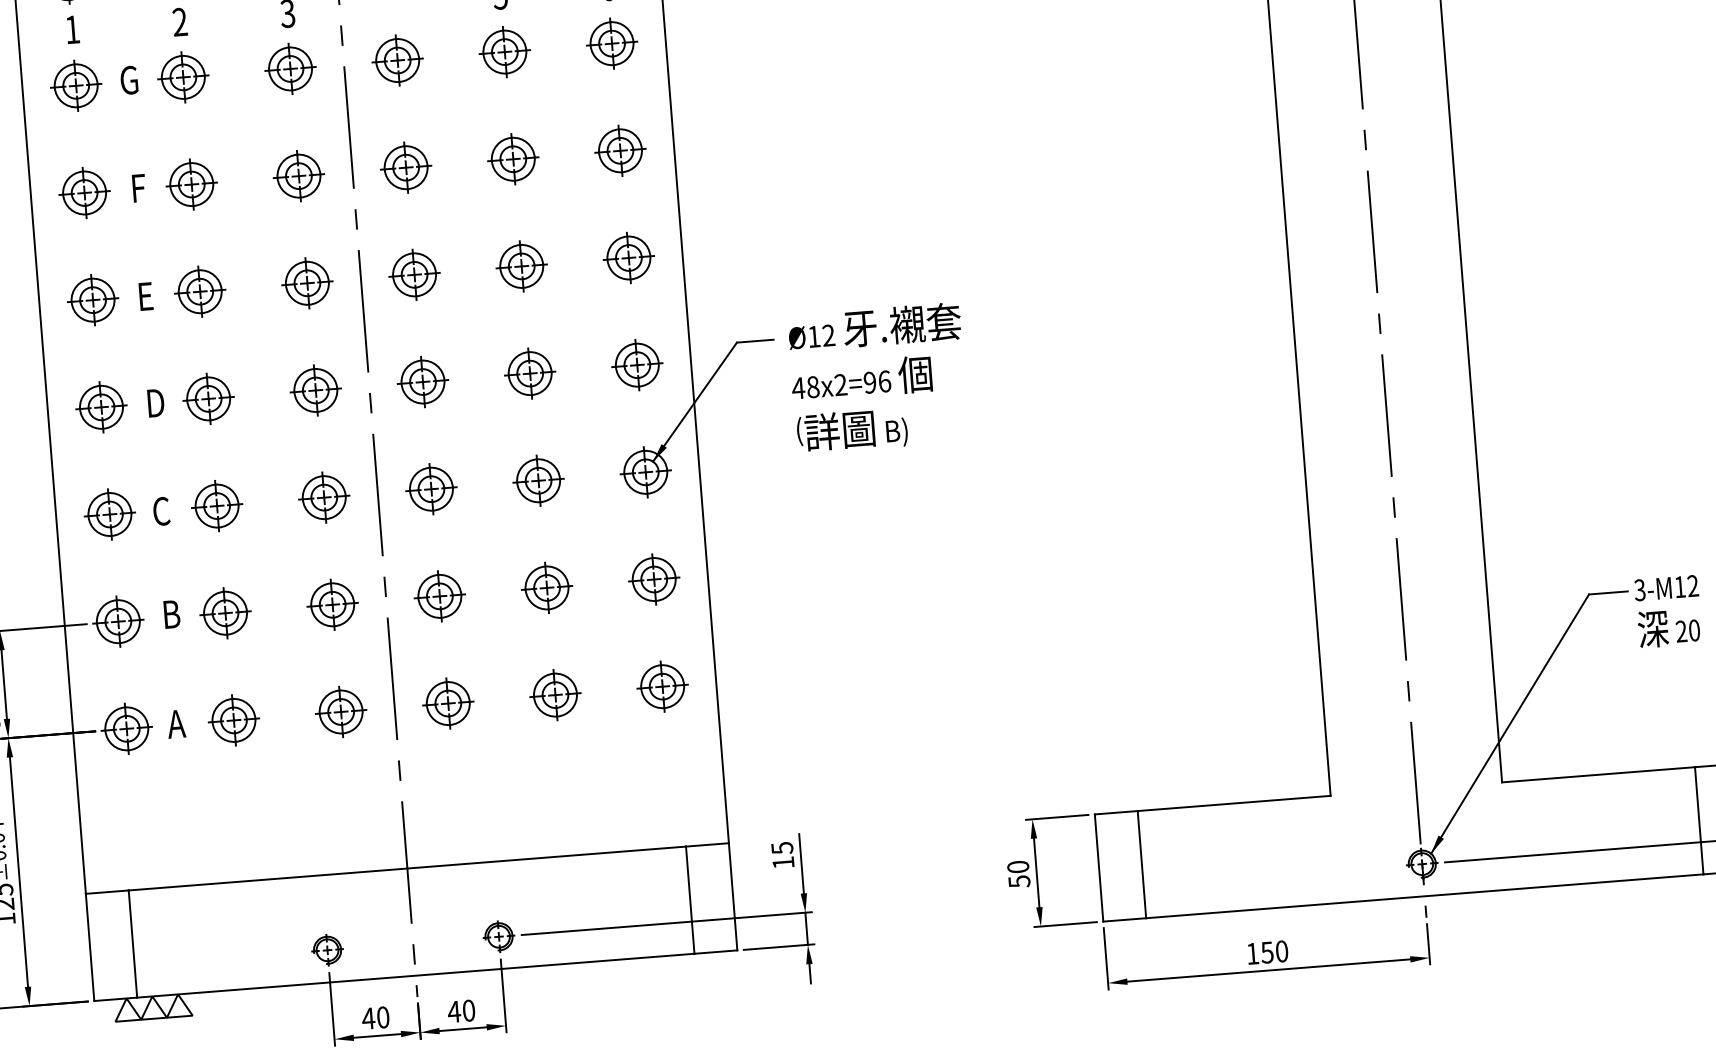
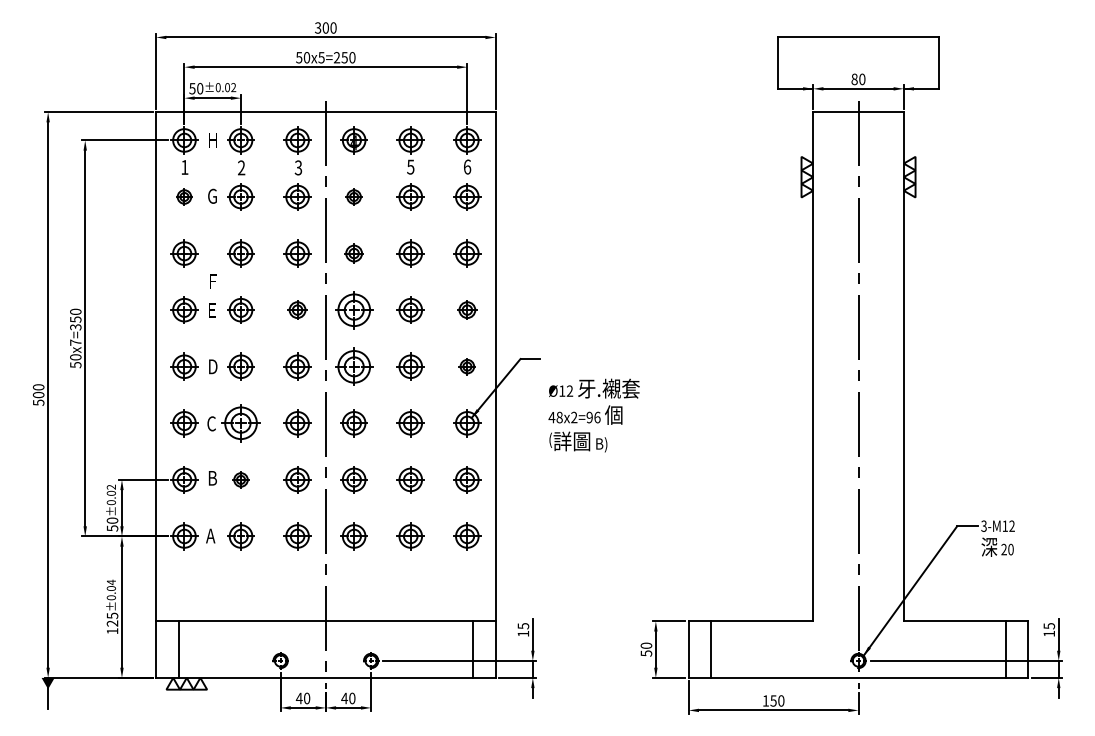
part: (396, 59) -> (353, 196), size x0.6
part: (76, 84) -> (184, 196), size x0.6
part: (404, 167) -> (353, 253), size x0.7
text: (139, 188) -> (213, 281), moved
part: (629, 256) -> (467, 309), size x0.7
part: (413, 273) -> (353, 309), size x1.4
part: (307, 282) -> (297, 309), size x0.7
part: (637, 364) -> (467, 366), size x0.6
text: (876, 378) -> (593, 415), moved
part: (421, 381) -> (353, 366), size x1.4
part: (216, 506) -> (240, 423), size x1.4
part: (224, 612) -> (240, 479), size x0.6

